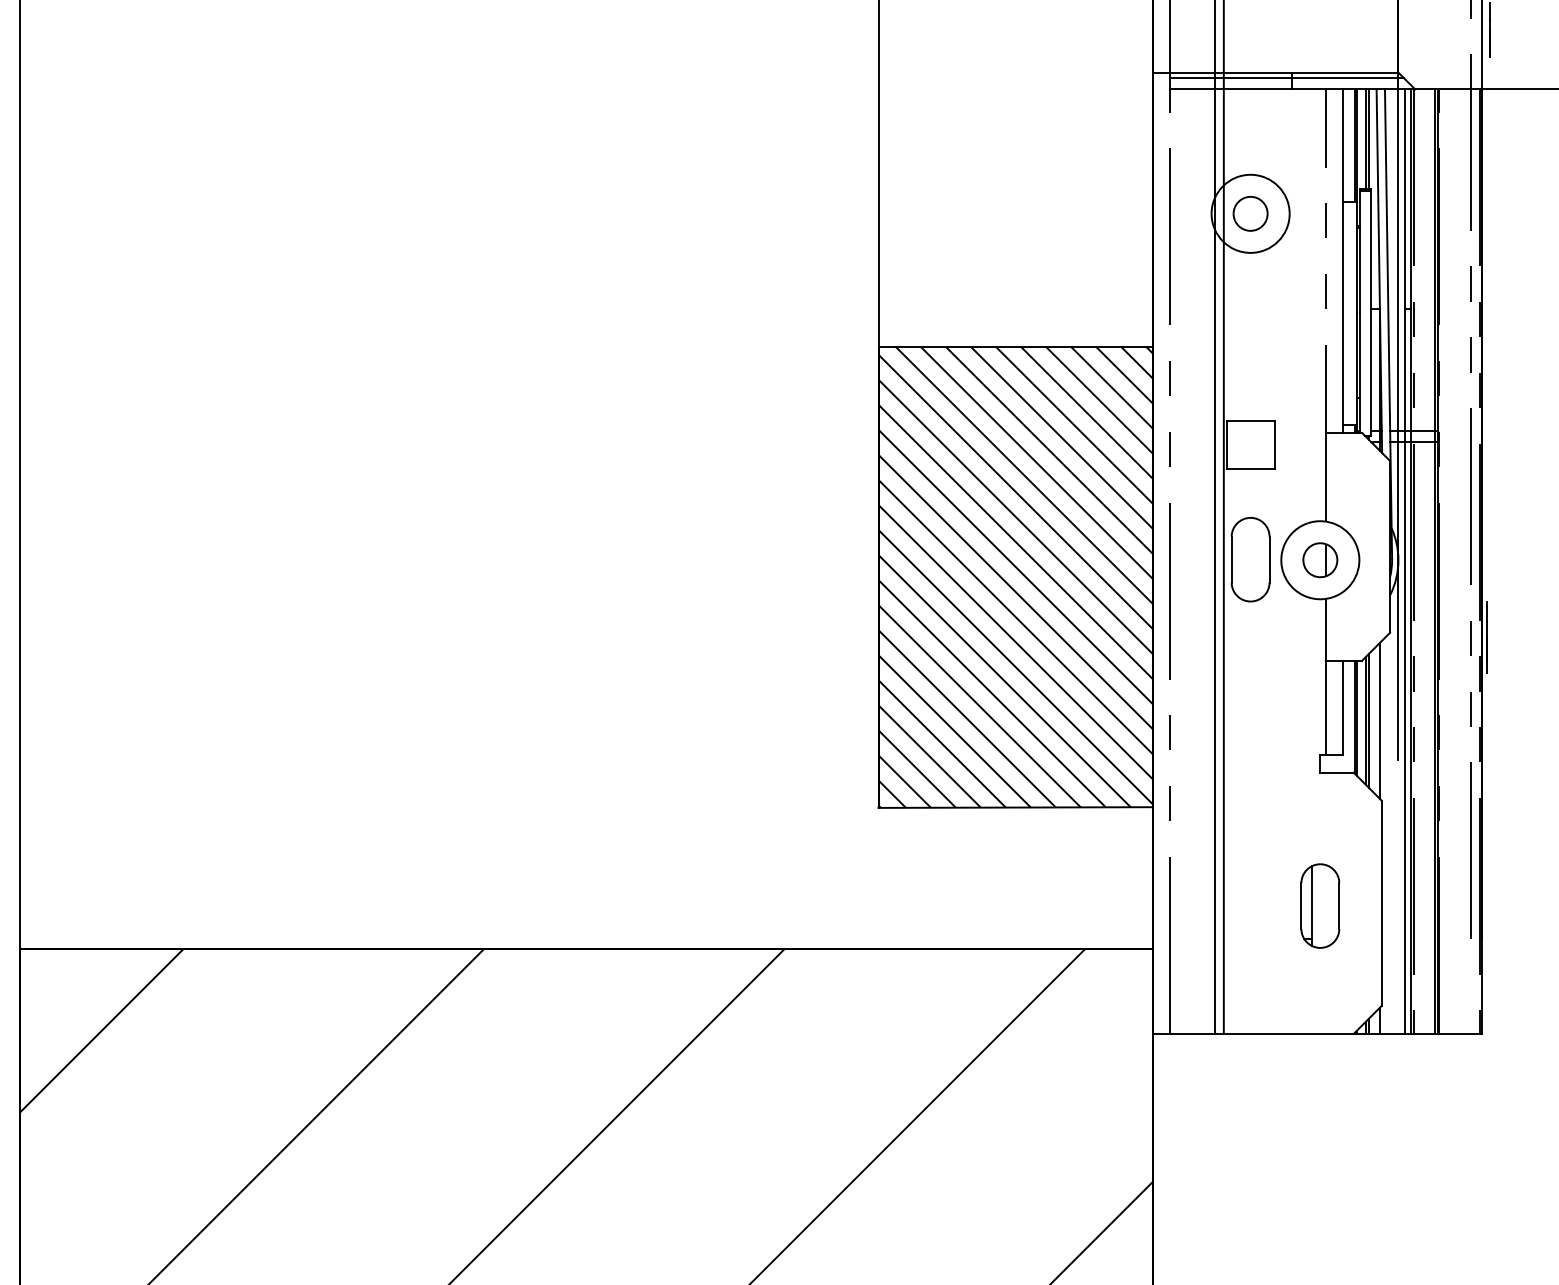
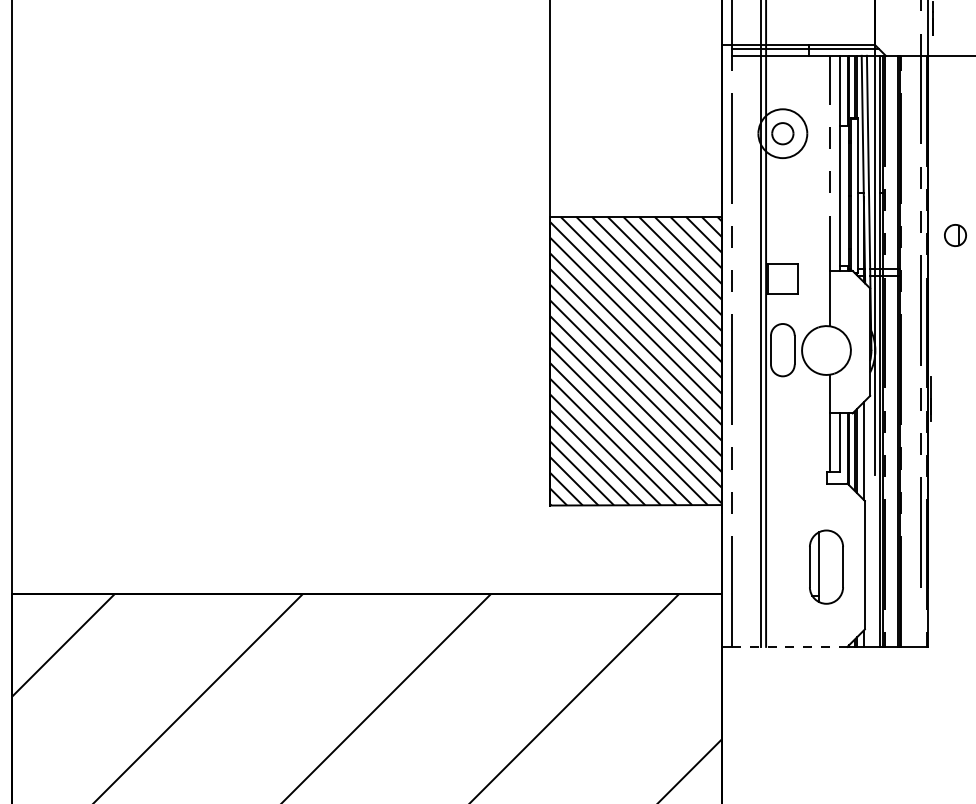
part: (1320, 560) -> (955, 235), moved
part: (1320, 905) -> (826, 566), size x1.4
line: (1261, 1033) -> (789, 646), solid -> dashed

